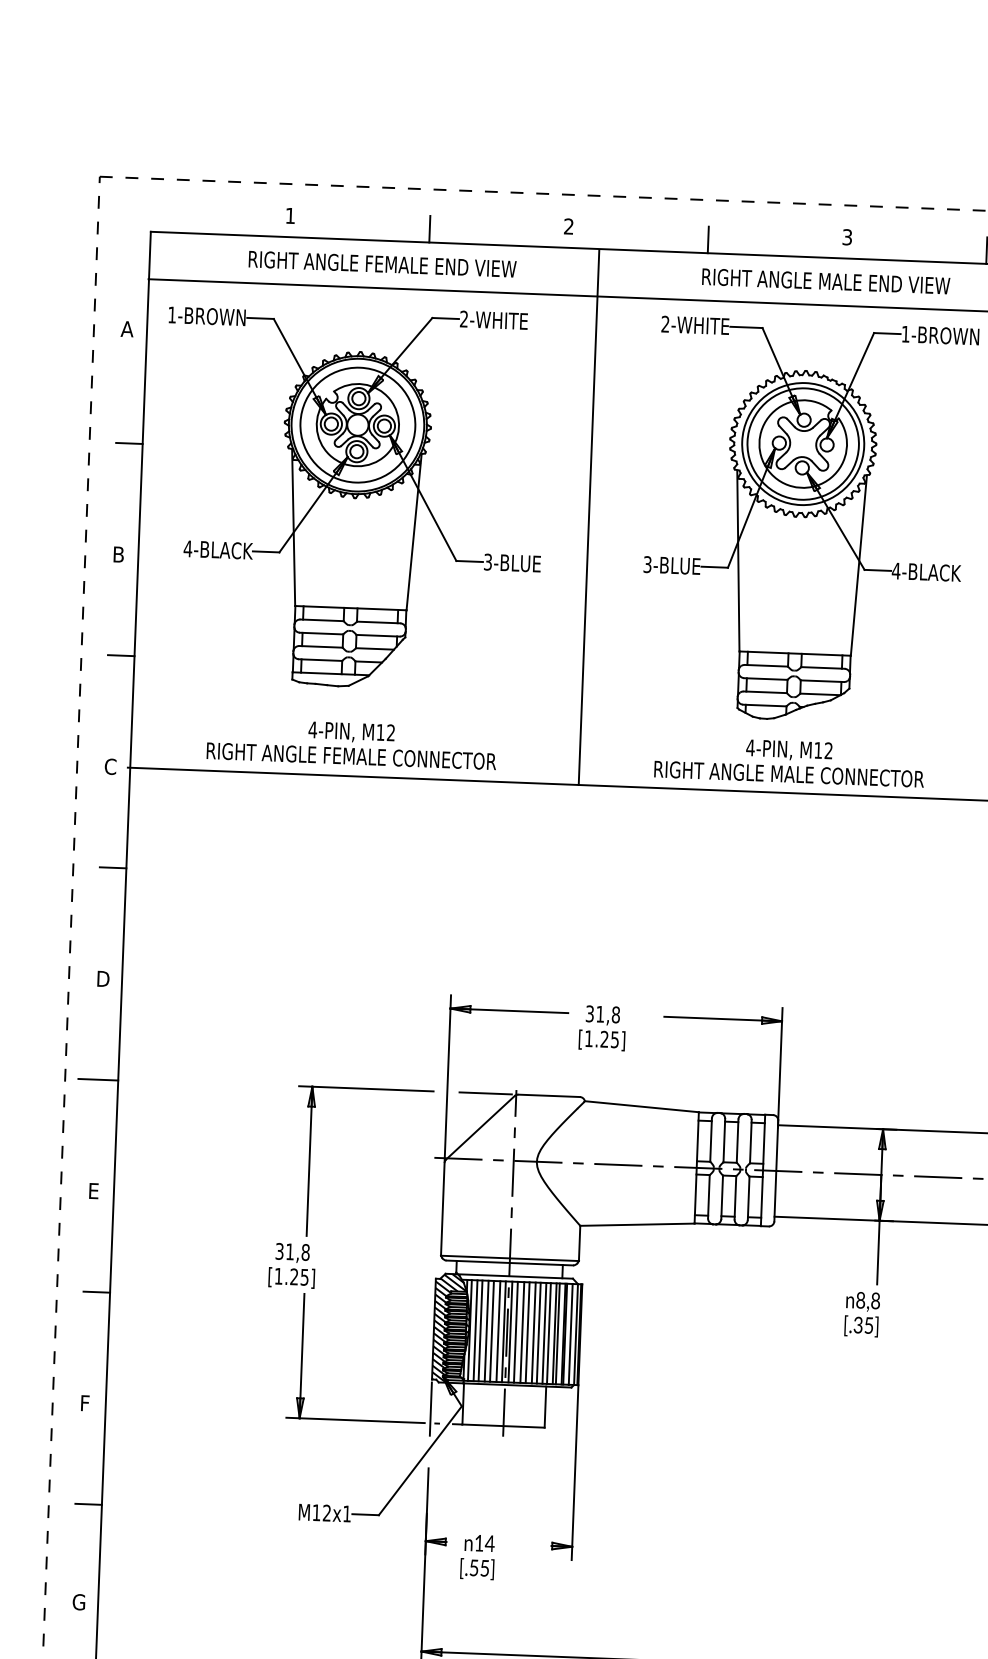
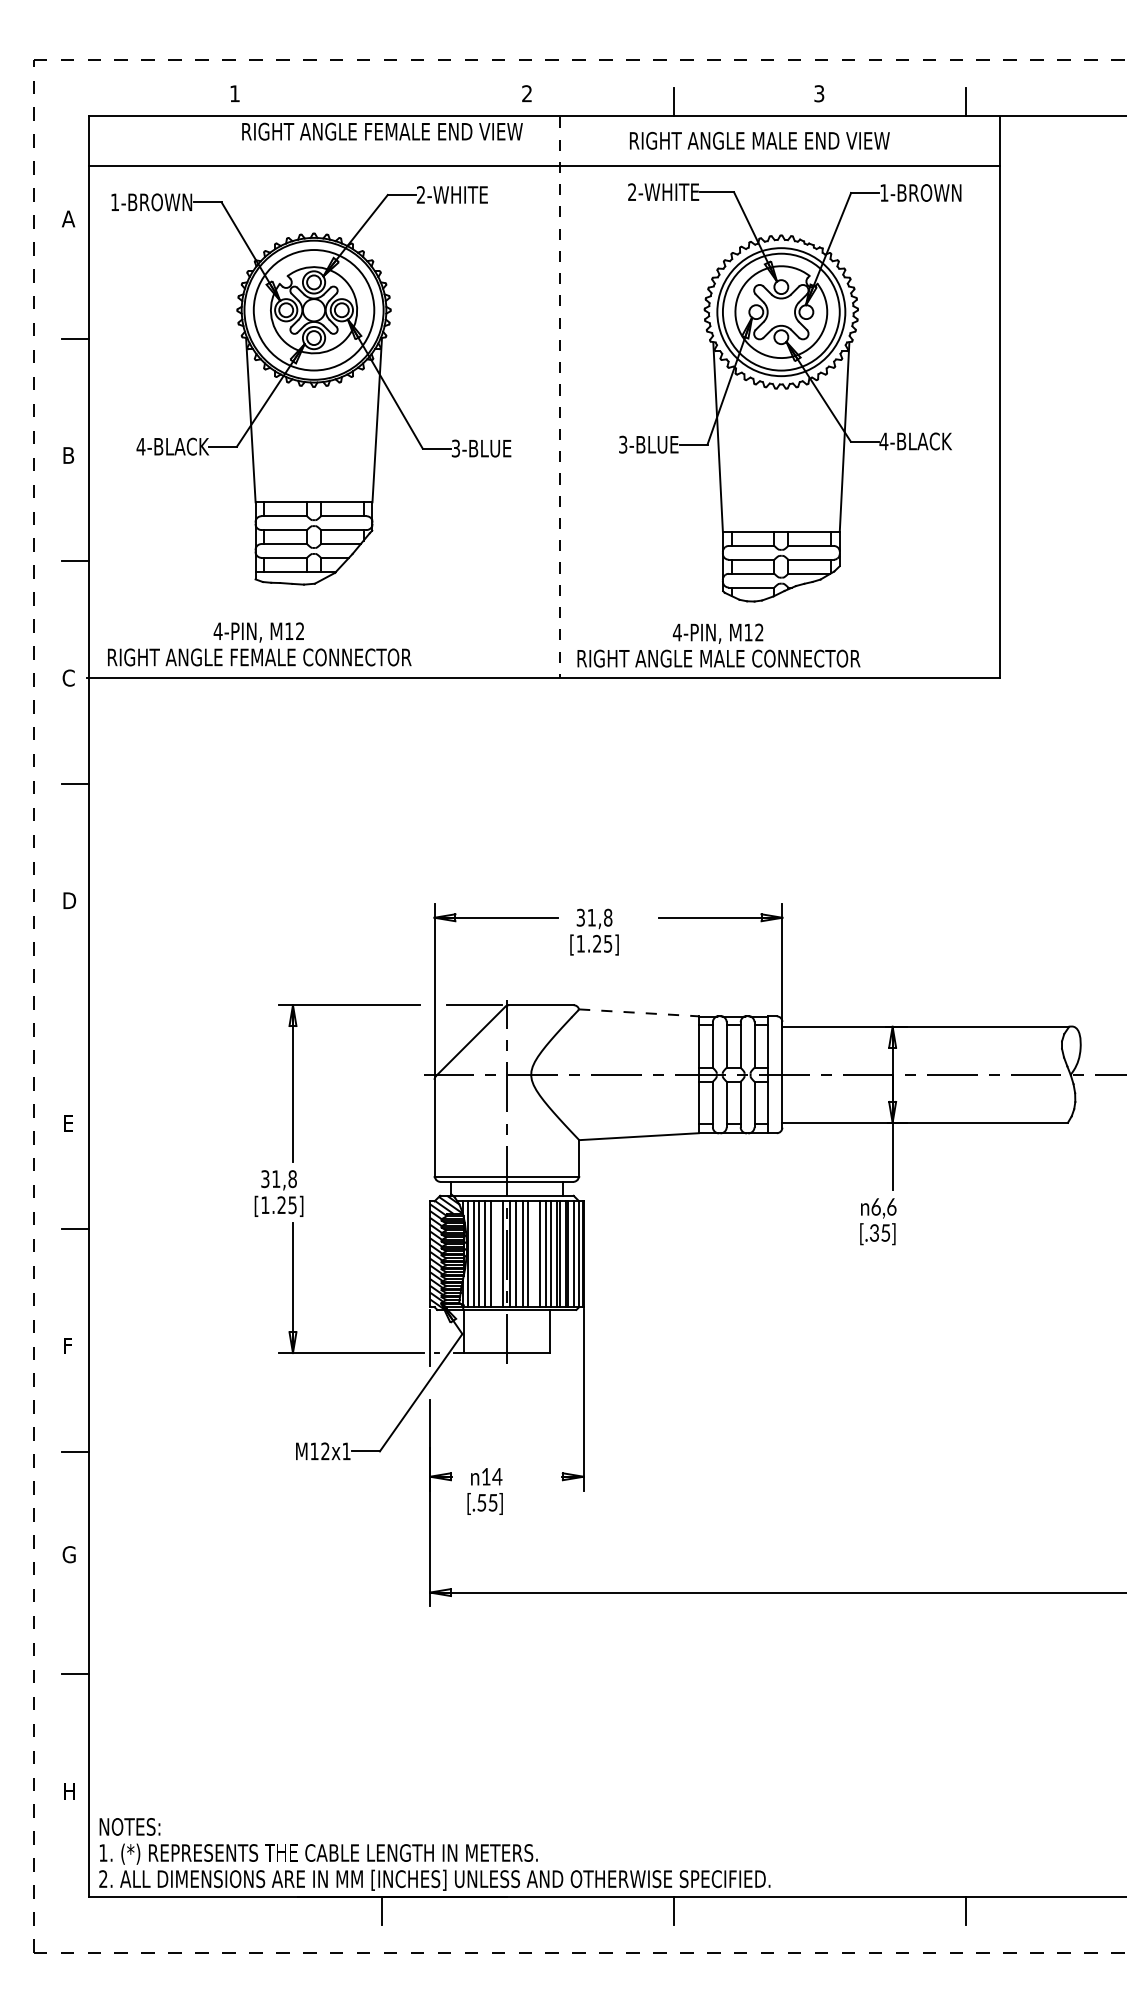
line: (429, 229) -> (381, 102), removed
text: (382, 264) -> (382, 131), moved
text: (825, 281) -> (759, 140), moved
line: (588, 517) -> (559, 397), solid -> dashed
text: (351, 743) -> (259, 644), moved
text: (789, 761) -> (718, 645), moved
line: (98, 1079) -> (68, 1006), removed
line: (642, 1106) -> (639, 1012), solid -> dashed
text: (867, 1300) -> (883, 1206), 8,8 -> 6,6
line: (498, 1331) -> (497, 1254), removed
line: (533, 1333) -> (534, 1254), removed

